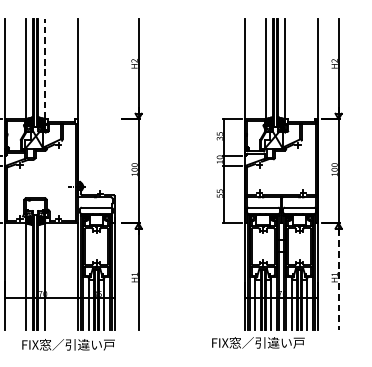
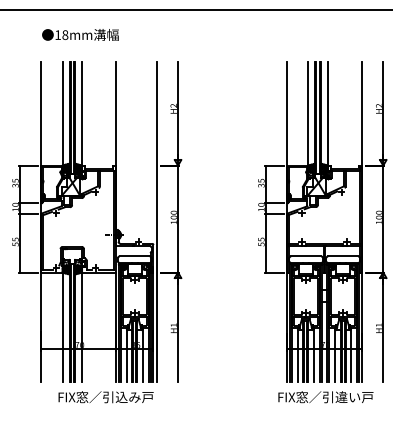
line: (44, 69) -> (81, 114), dashed -> solid
line: (117, 173) -> (156, 221), added
line: (338, 279) -> (383, 330), dashed -> solid
text: (258, 343) -> (325, 397), moved
text: (90, 344) -> (128, 396), FIX窓／引違い戸 -> FIX窓／引込み戸

